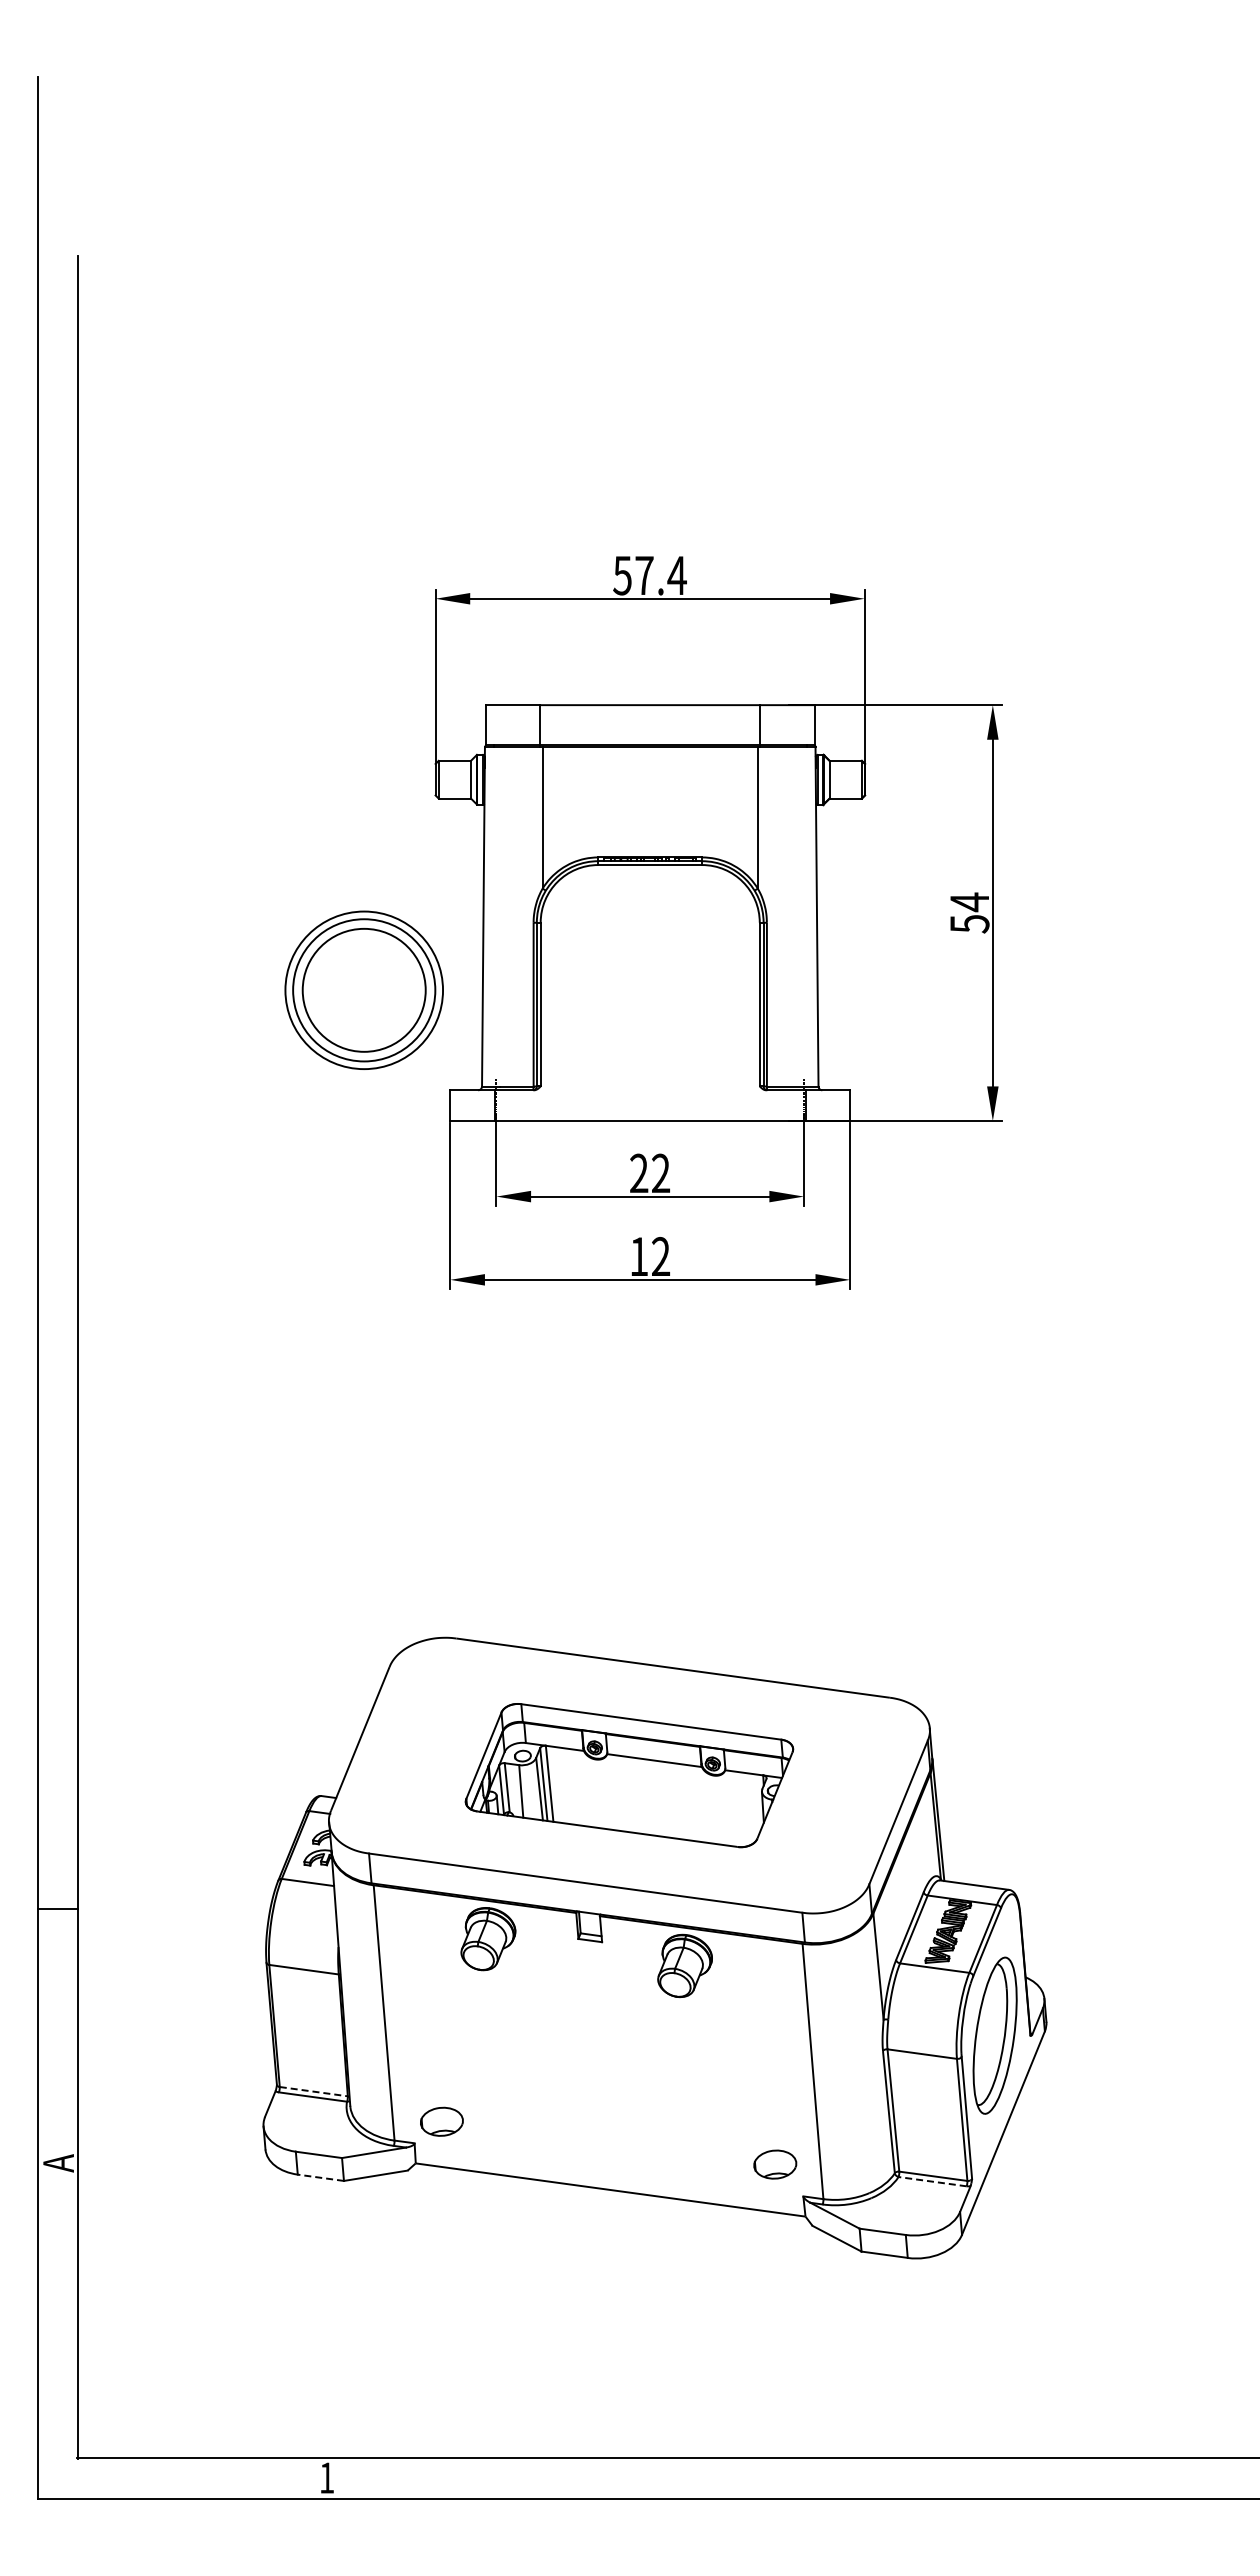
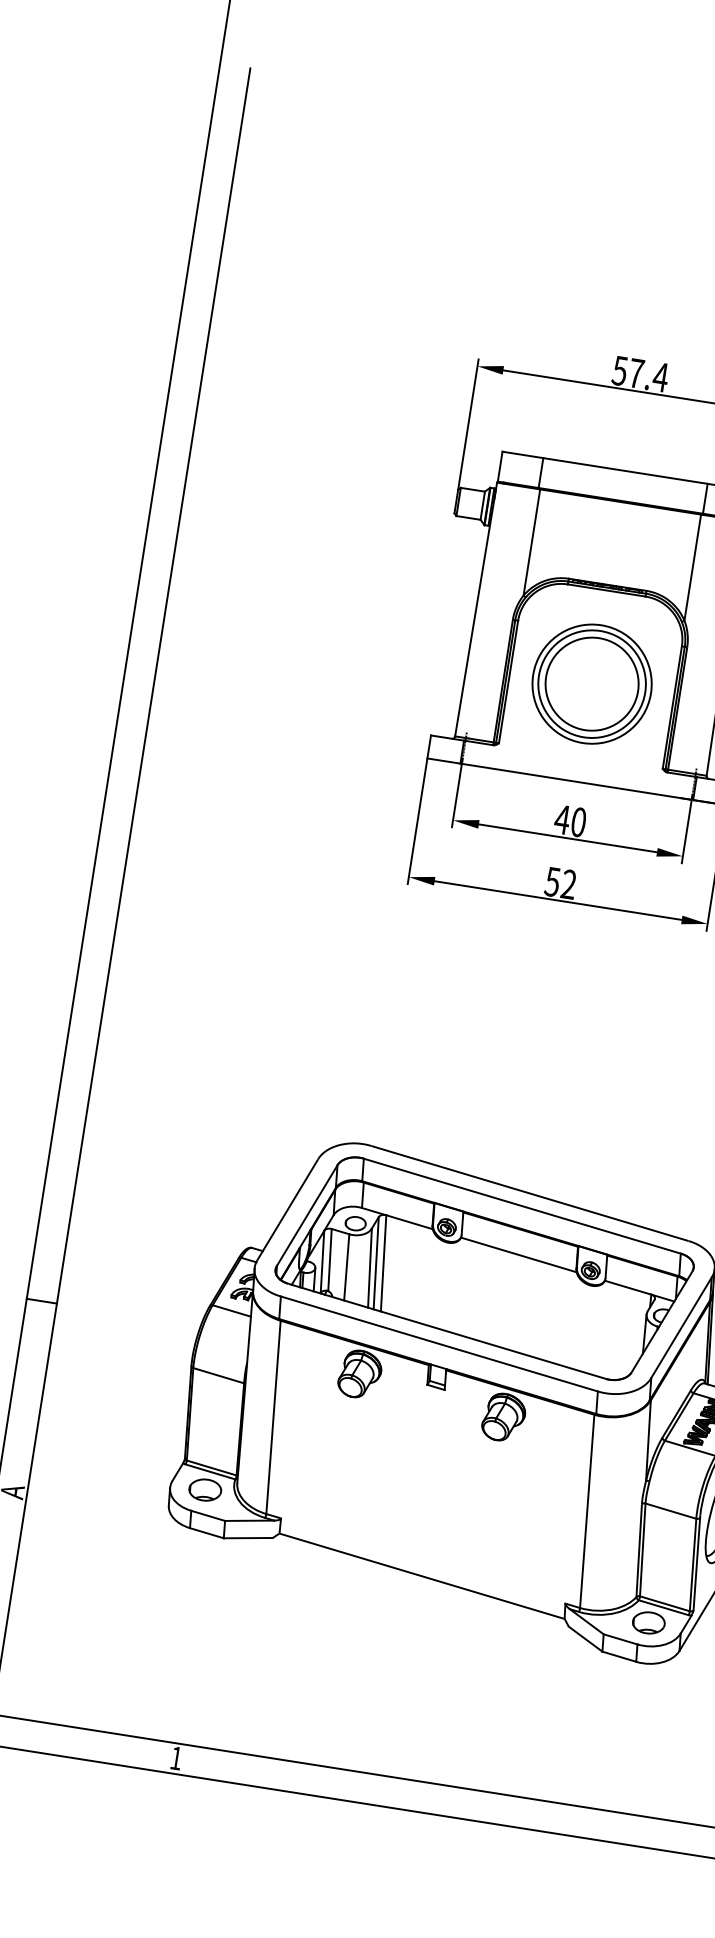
part: (363, 989) -> (591, 683), moved
text: (649, 1173) -> (570, 820), 22 -> 40
text: (638, 1256) -> (552, 881), 12 -> 52
part: (629, 1775) -> (484, 1268), size x1.67
line: (314, 2091) -> (212, 1467), dashed -> solid
part: (441, 2121) -> (205, 1489), moved
part: (775, 2164) -> (649, 1622), moved
line: (320, 2177) -> (206, 1532), dashed -> solid
line: (932, 2181) -> (663, 1607), dashed -> solid

